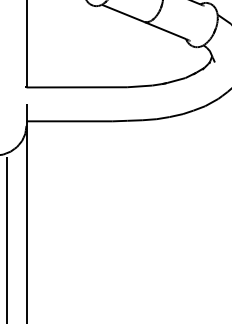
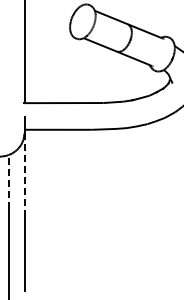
line: (26, 179) -> (24, 175), solid -> dashed
line: (7, 185) -> (9, 180), solid -> dashed

